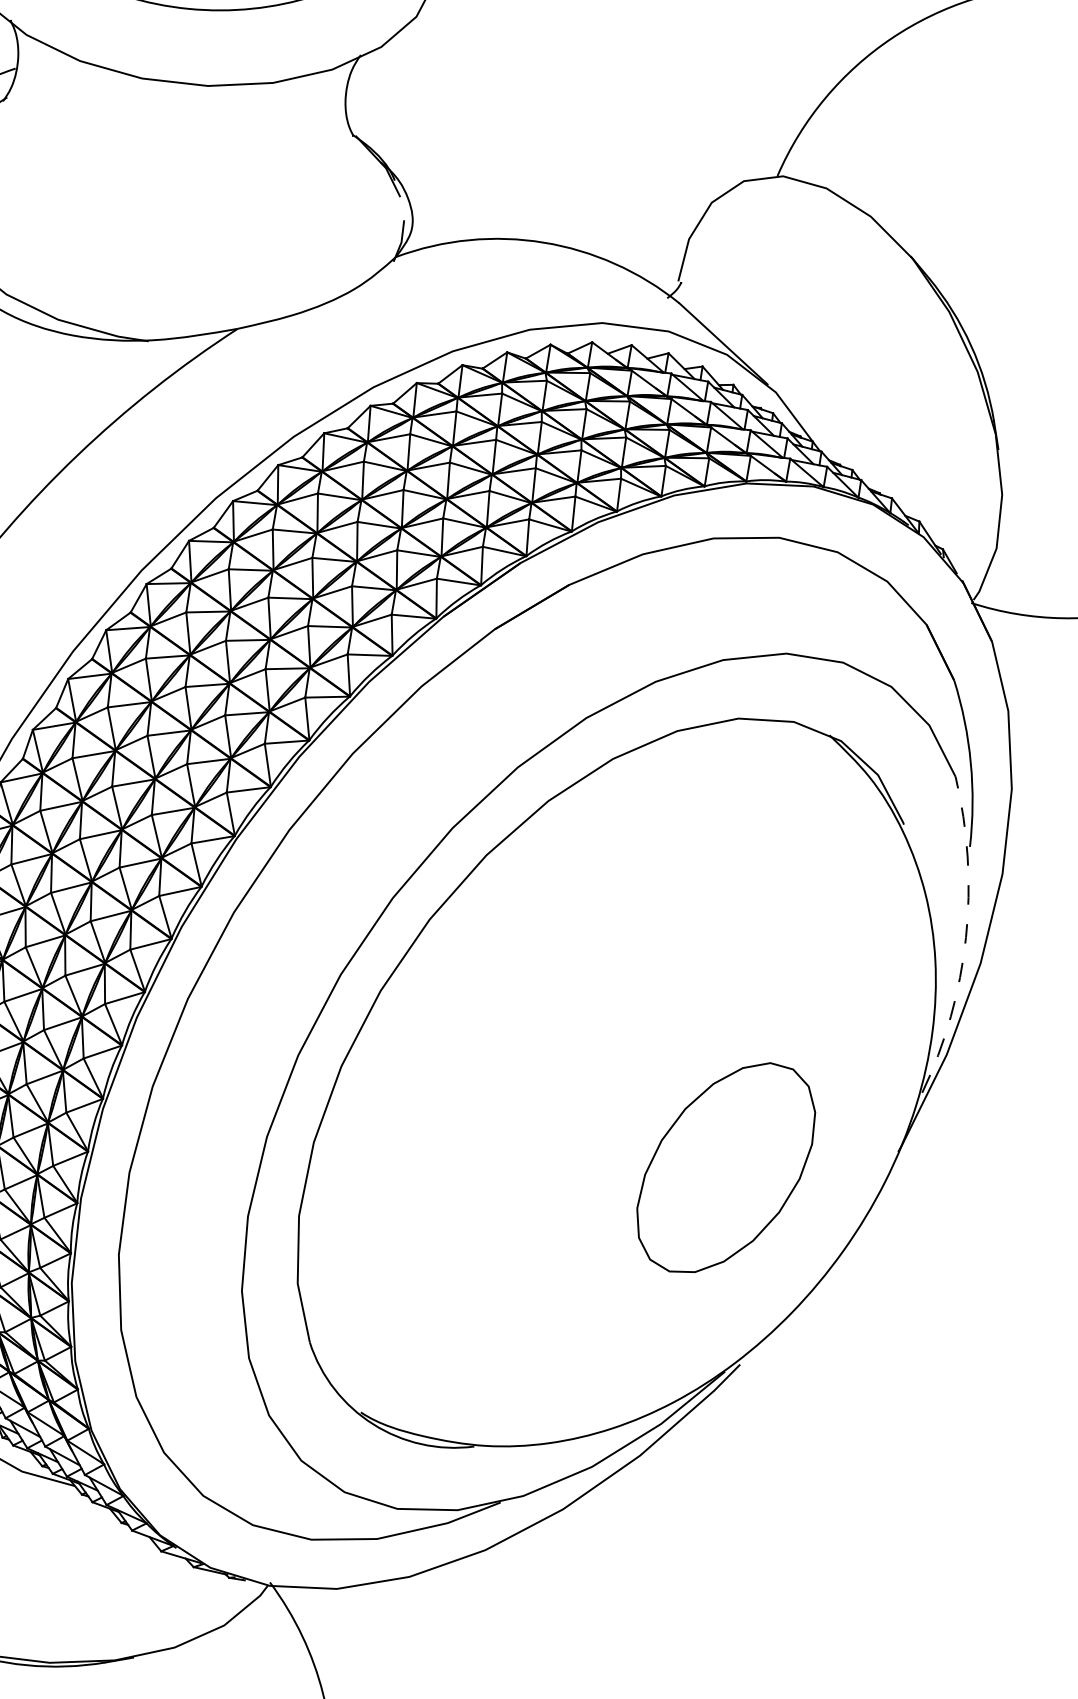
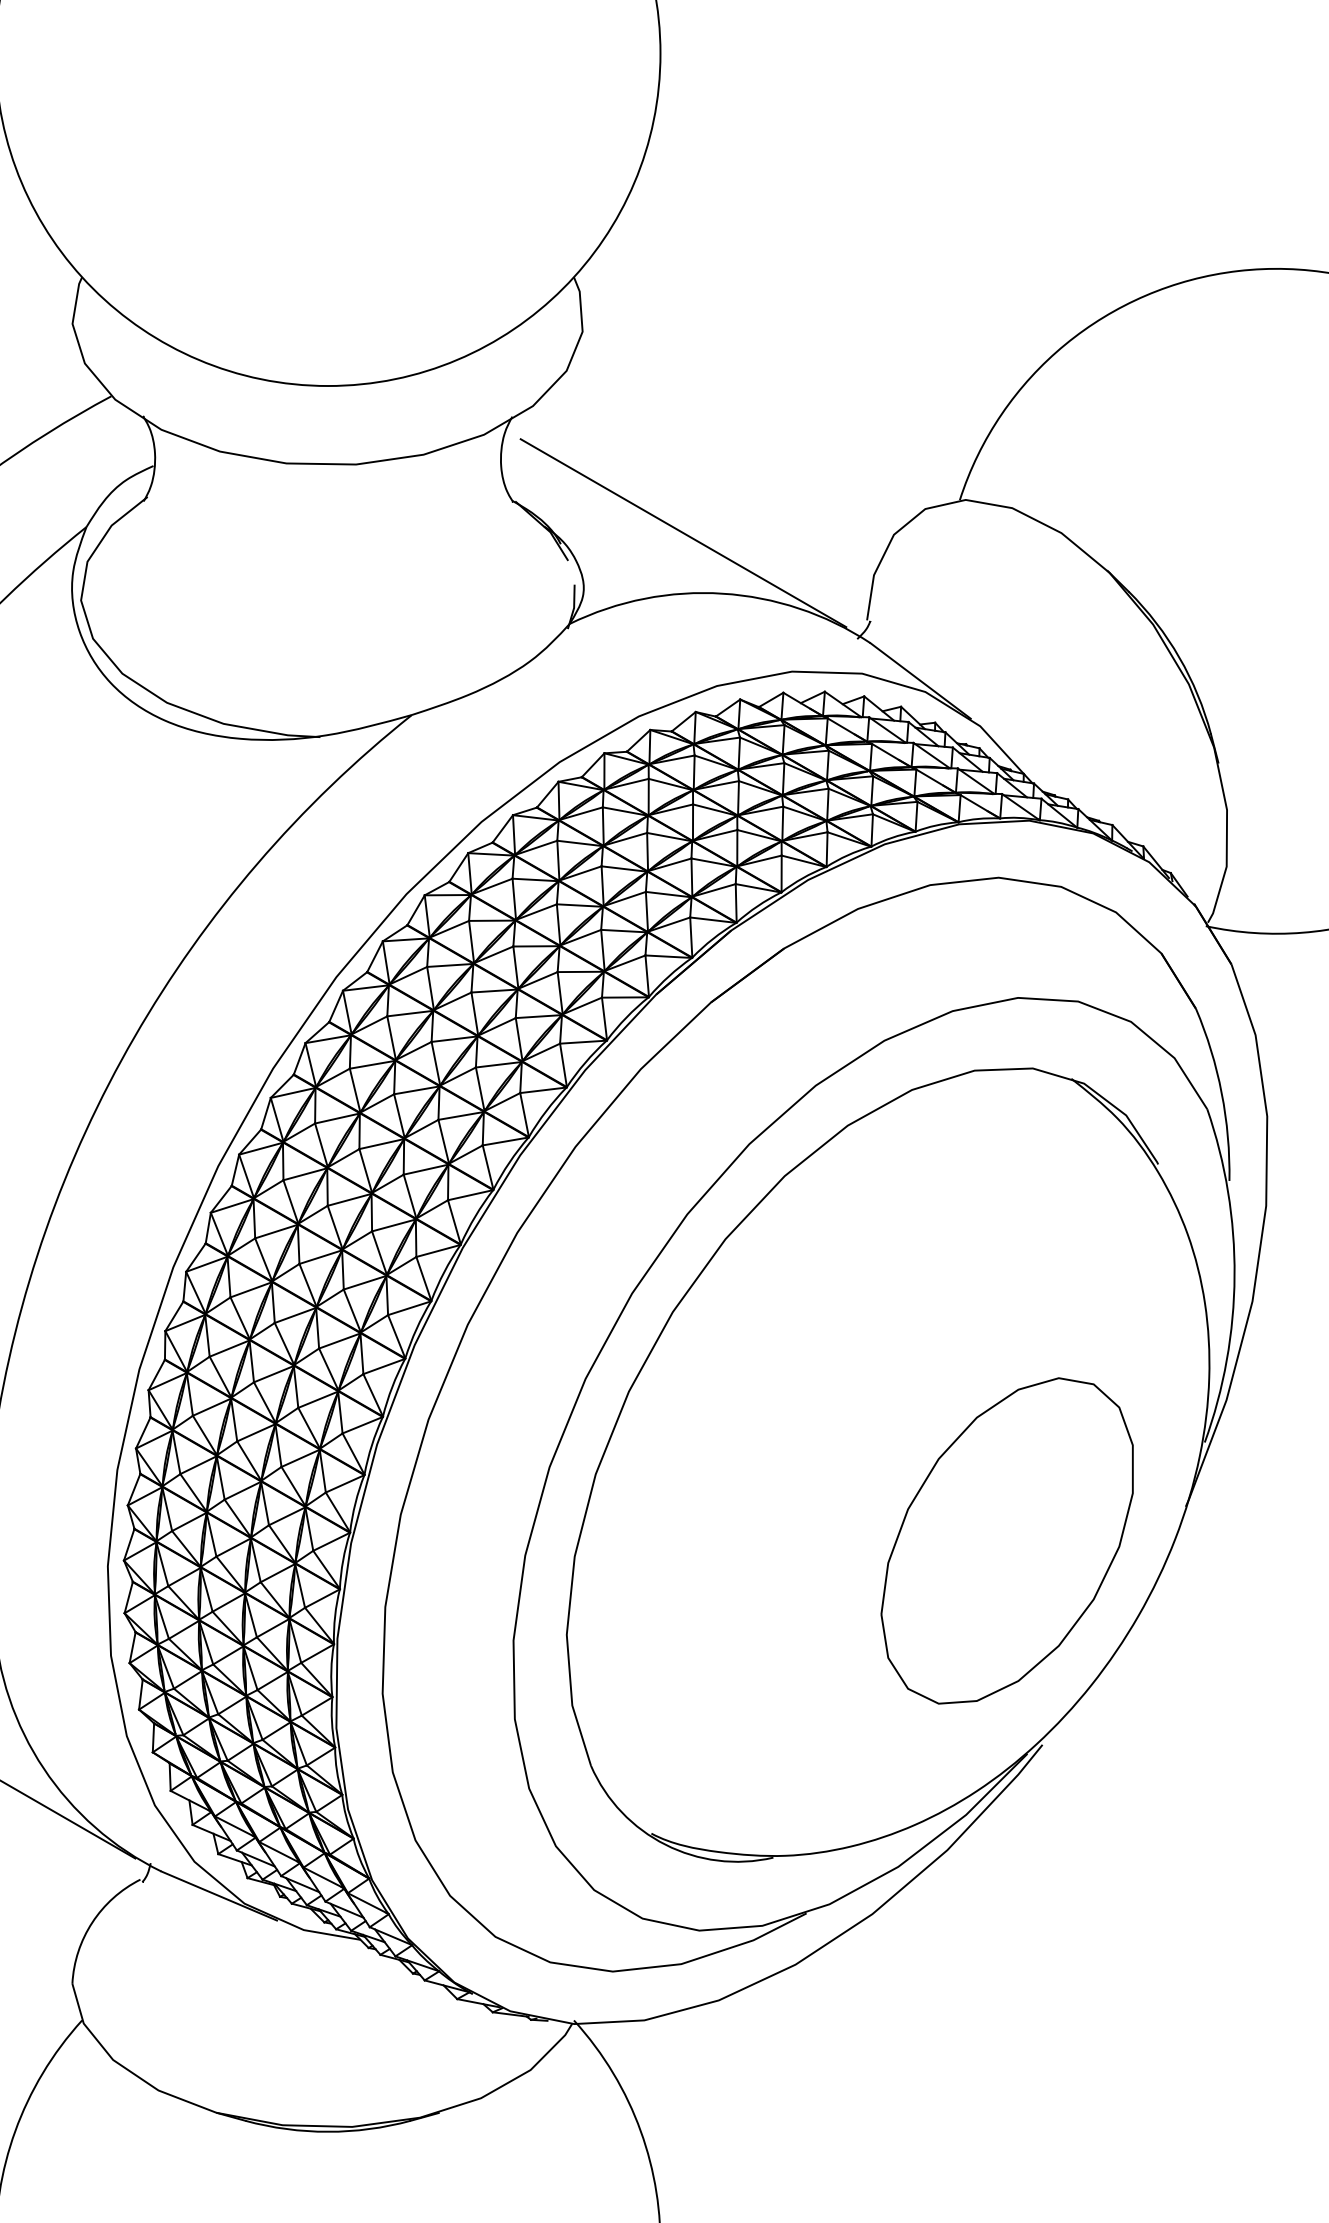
line: (512, 181) -> (683, 533), added
arc: (965, 938) -> (1234, 1276), dashed -> solid
part: (725, 1167) -> (1006, 1540), size x1.43

